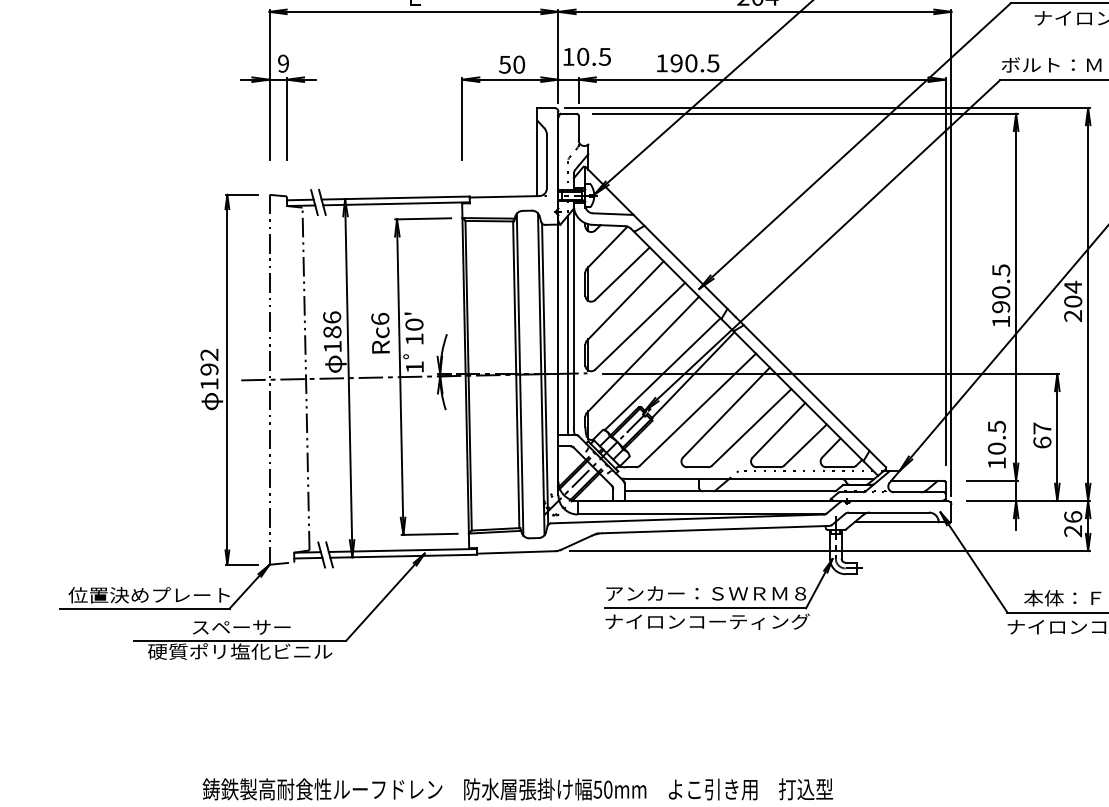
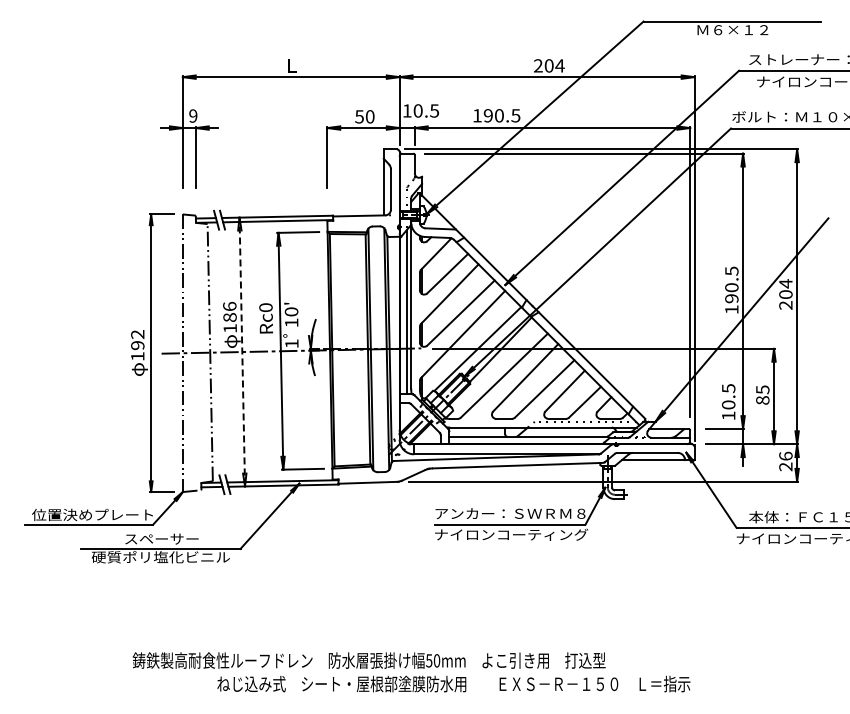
text: (379, 318) -> (265, 307), Rc6 -> Rc0
line: (349, 377) -> (242, 351), solid -> dashed
text: (1041, 434) -> (762, 394), 67 -> 85

